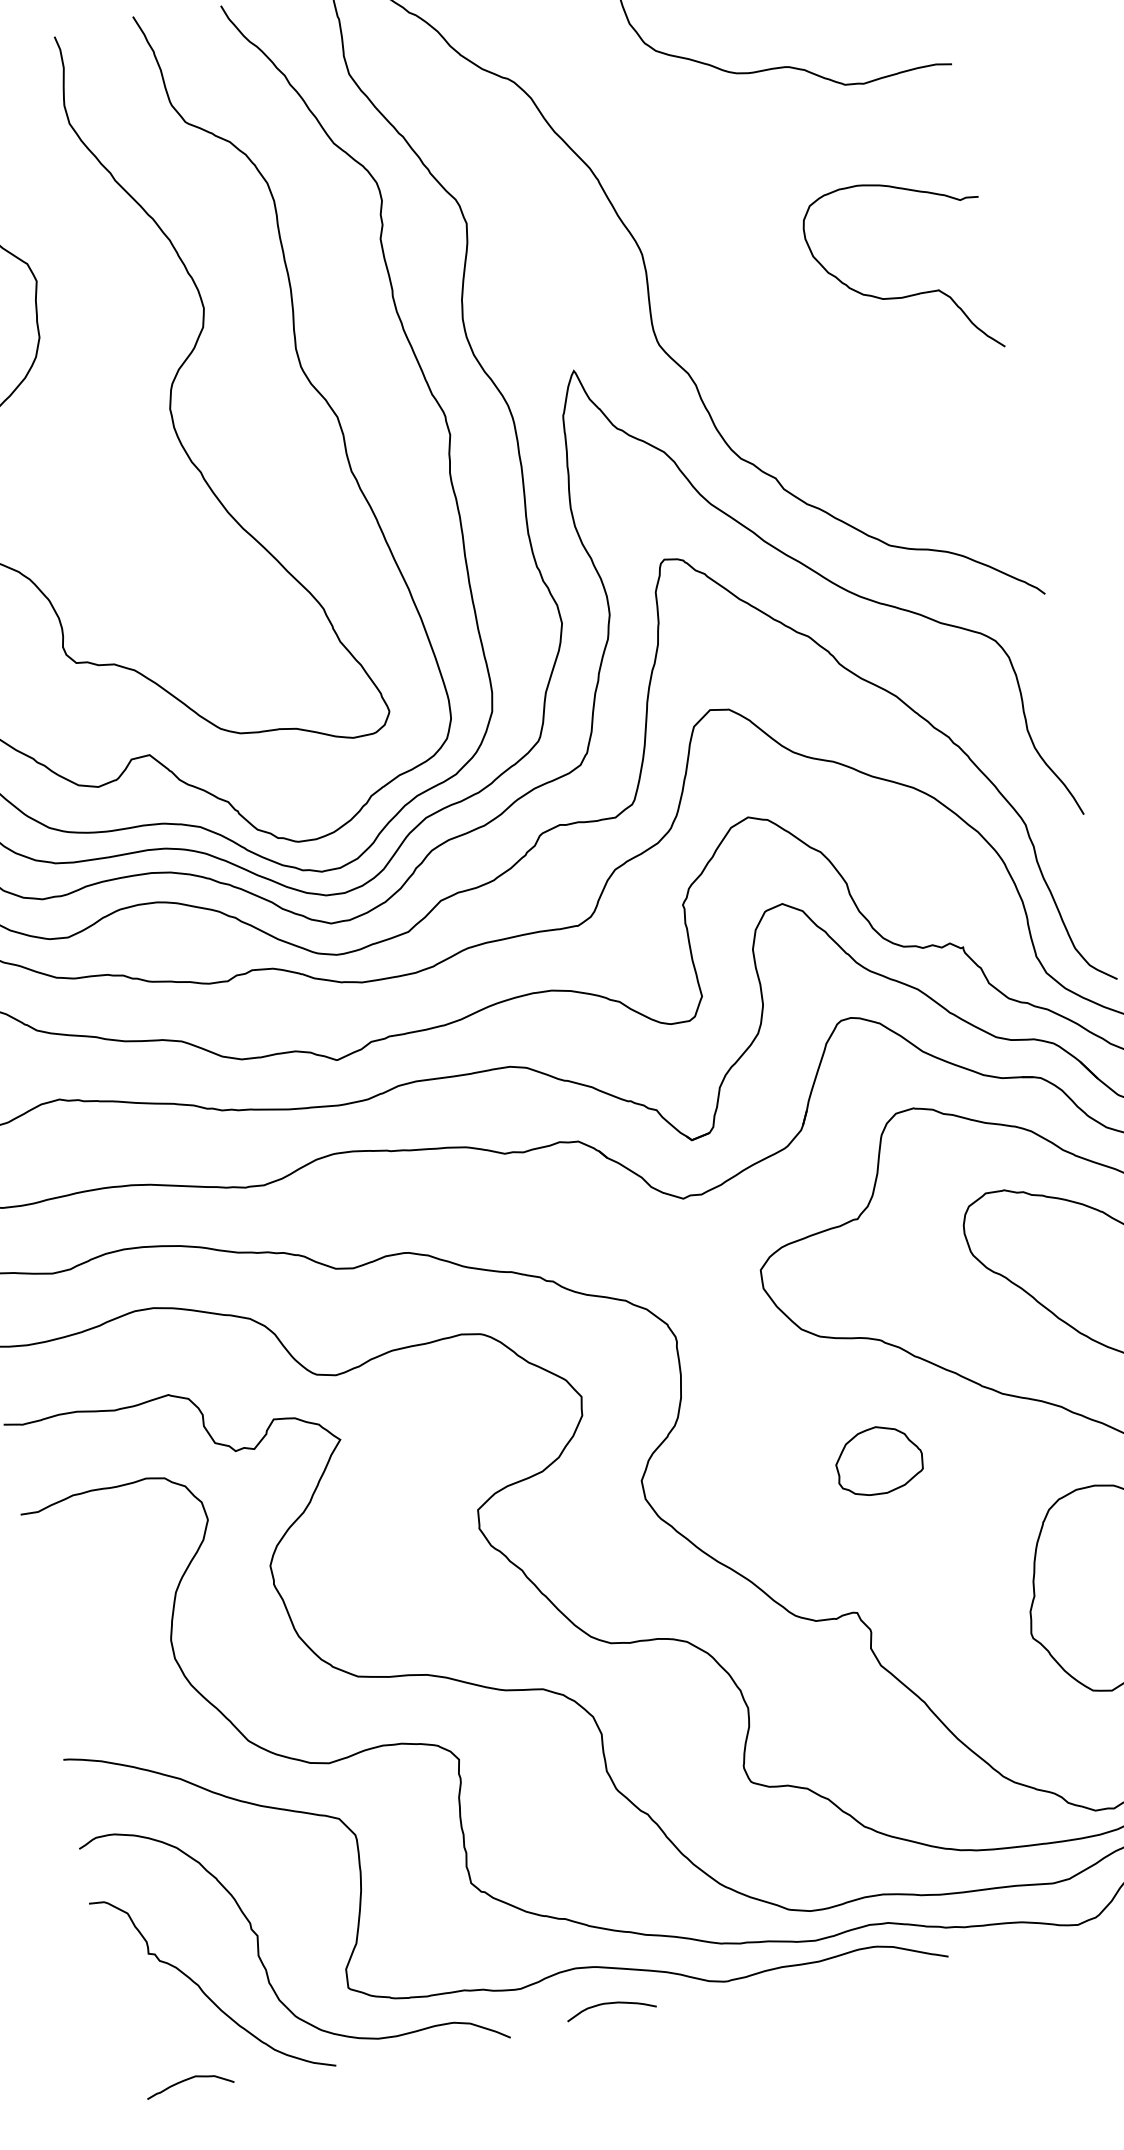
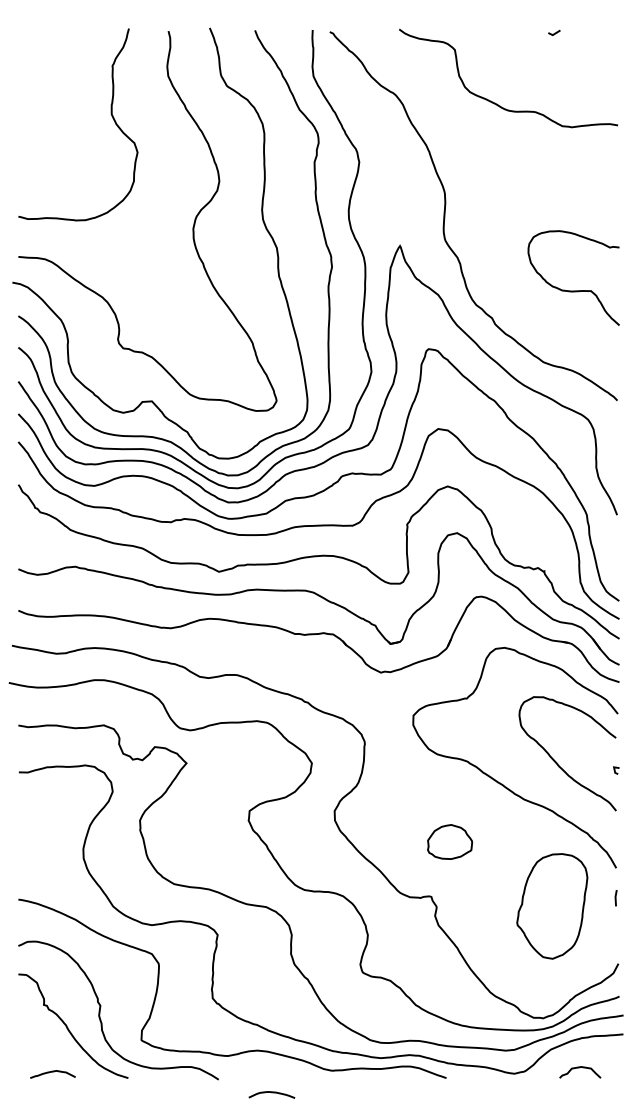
curve: (904, 295) -> (573, 290), moved
part: (879, 1459) -> (450, 841), moved
curve: (609, 2005) -> (271, 1093), moved

